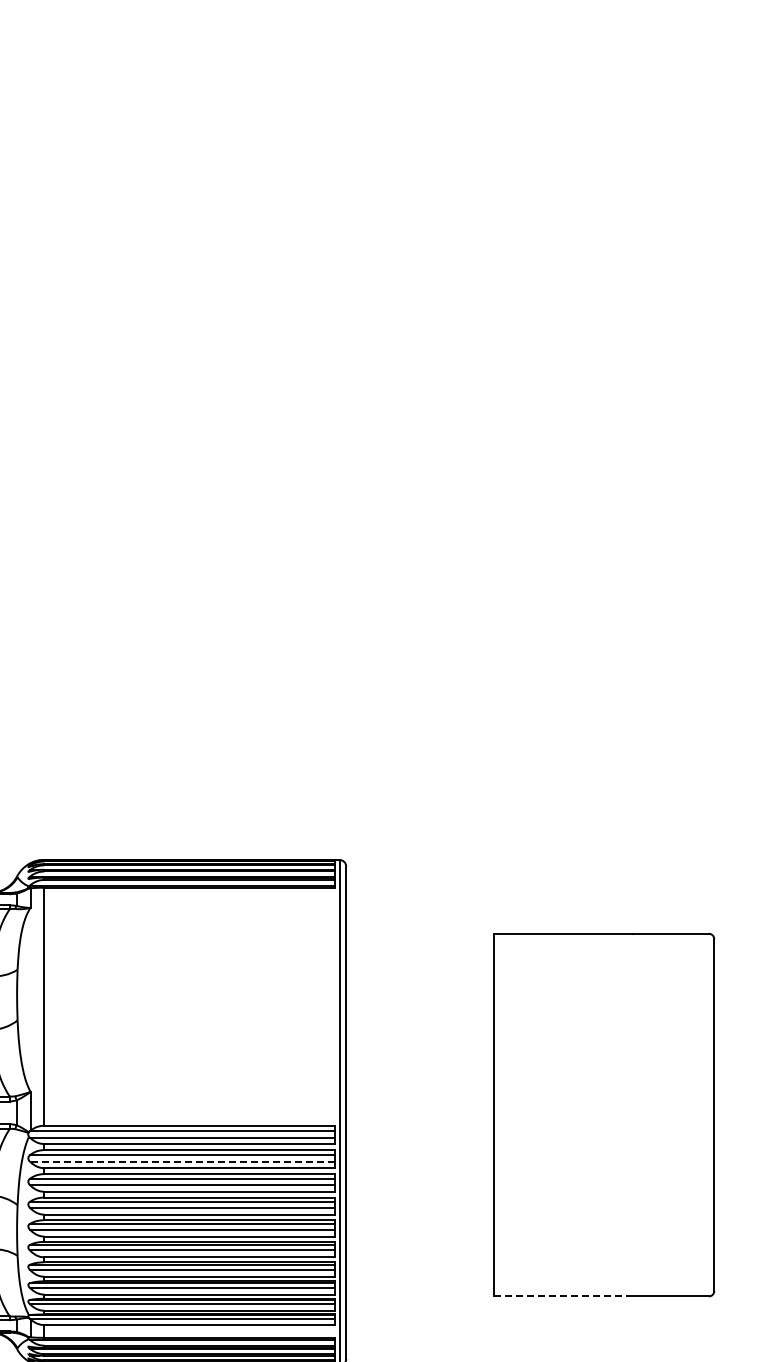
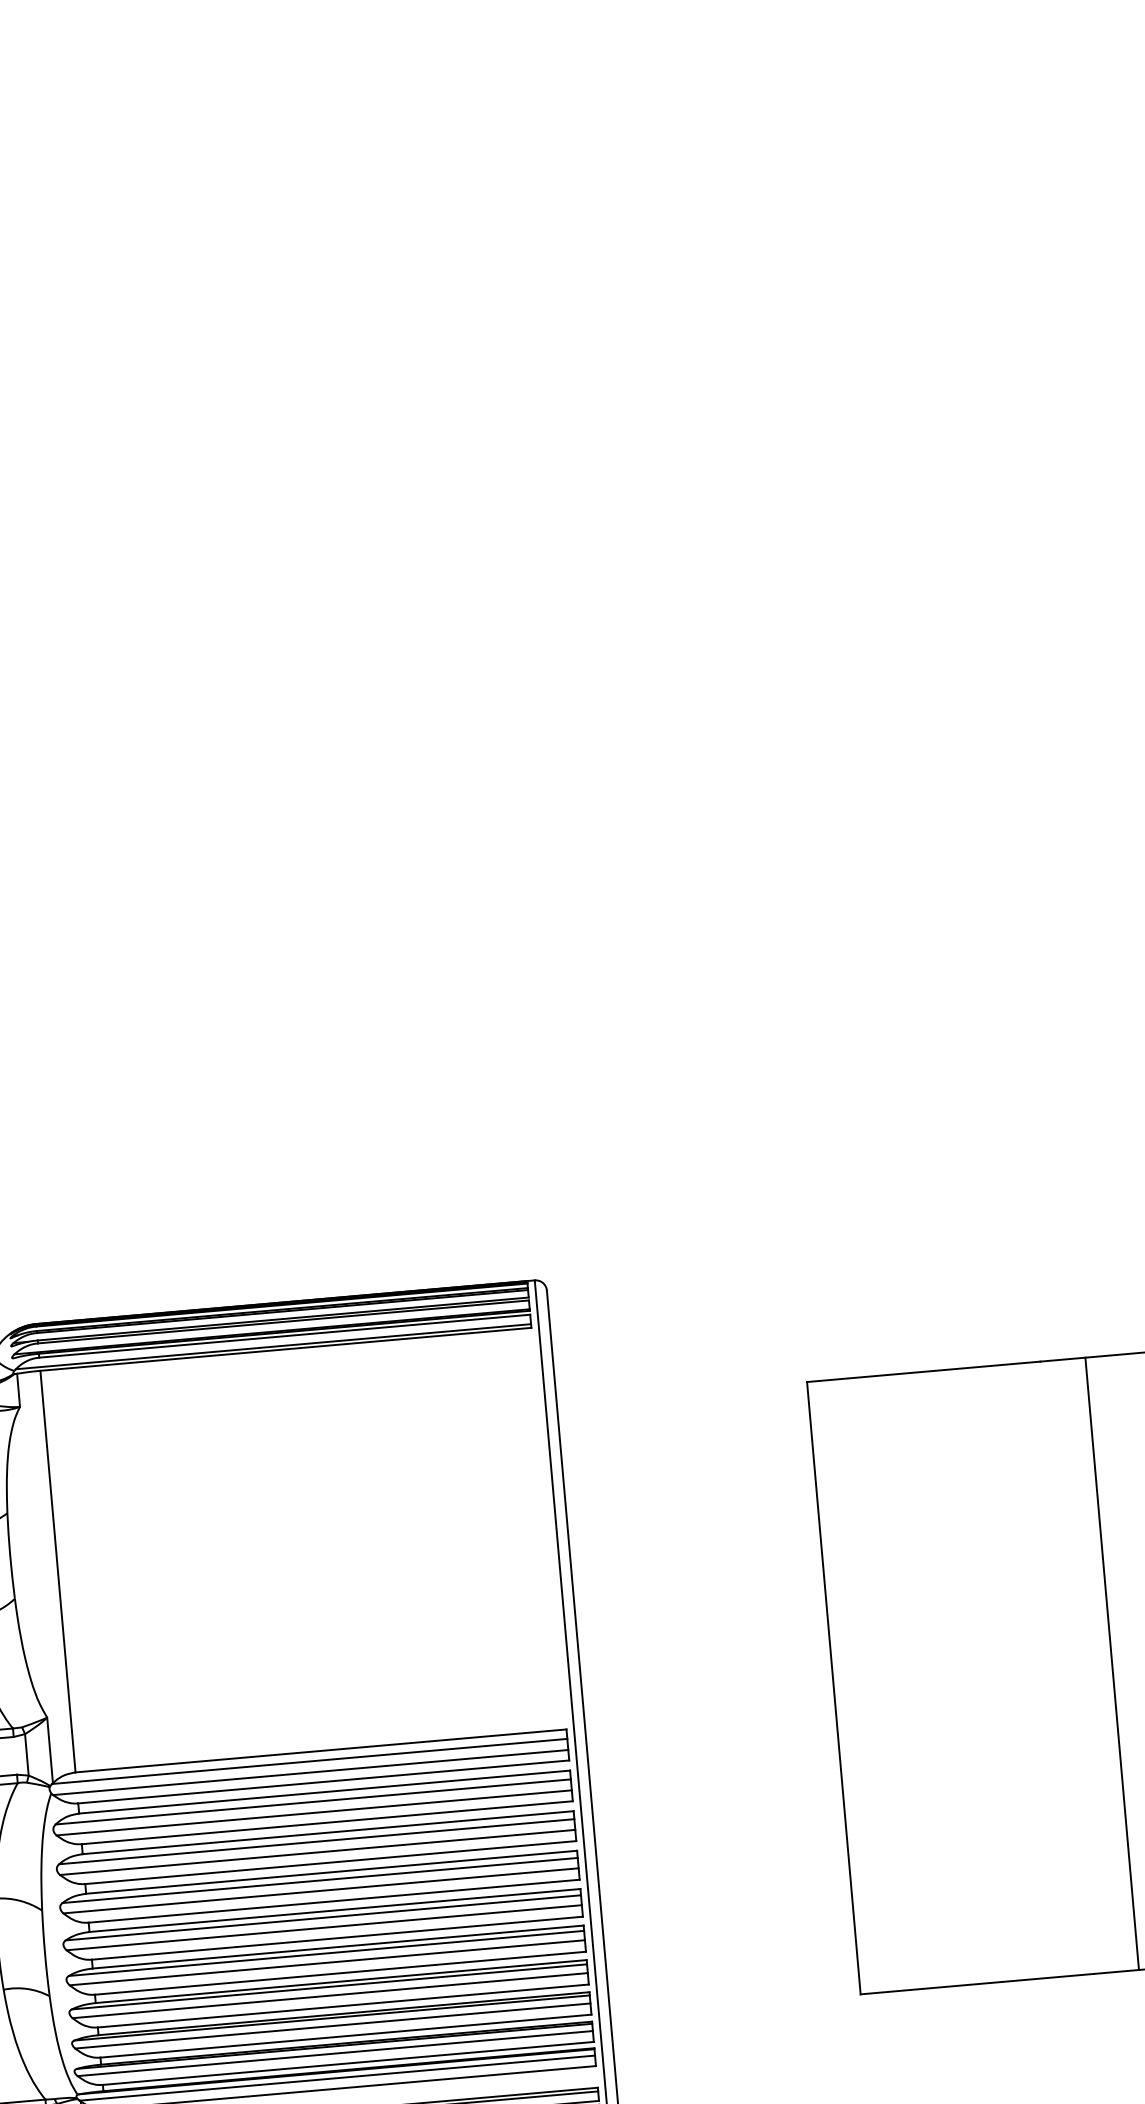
line: (659, 1114) -> (1112, 1662), added
line: (182, 1161) -> (314, 1812), dashed -> solid
line: (564, 1296) -> (978, 1984), dashed -> solid

